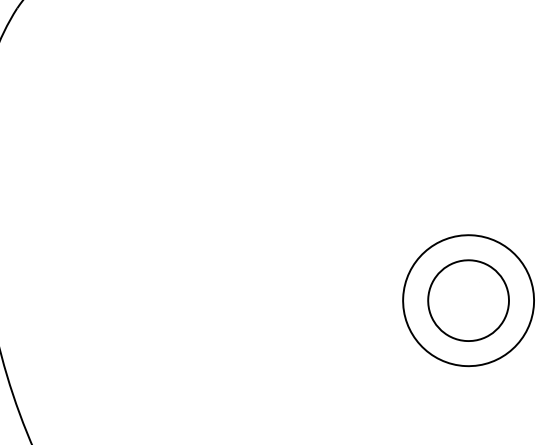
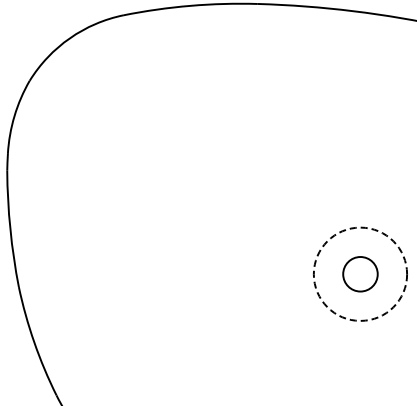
circle: (468, 299) -> (360, 273), solid -> dashed
circle: (468, 300) -> (360, 274), size x0.6

